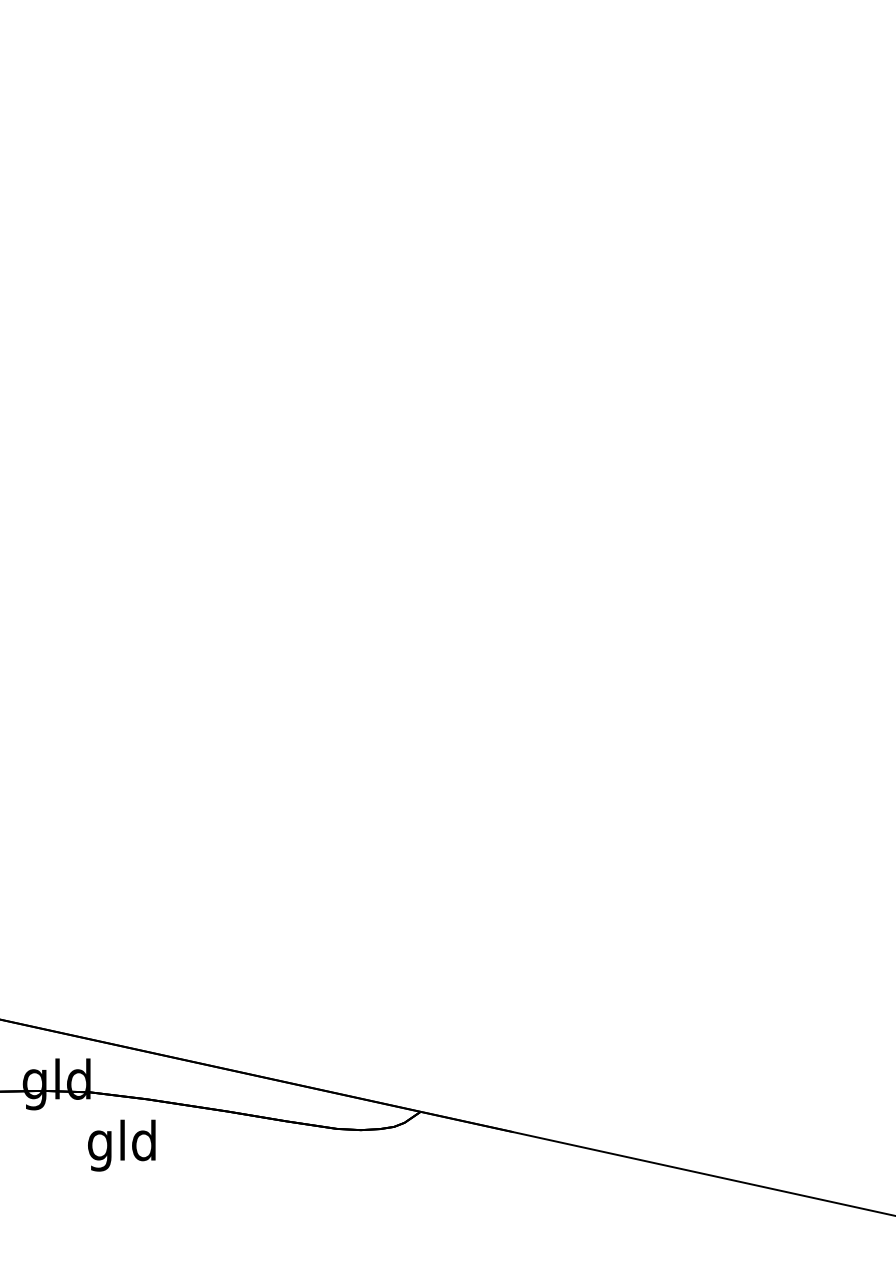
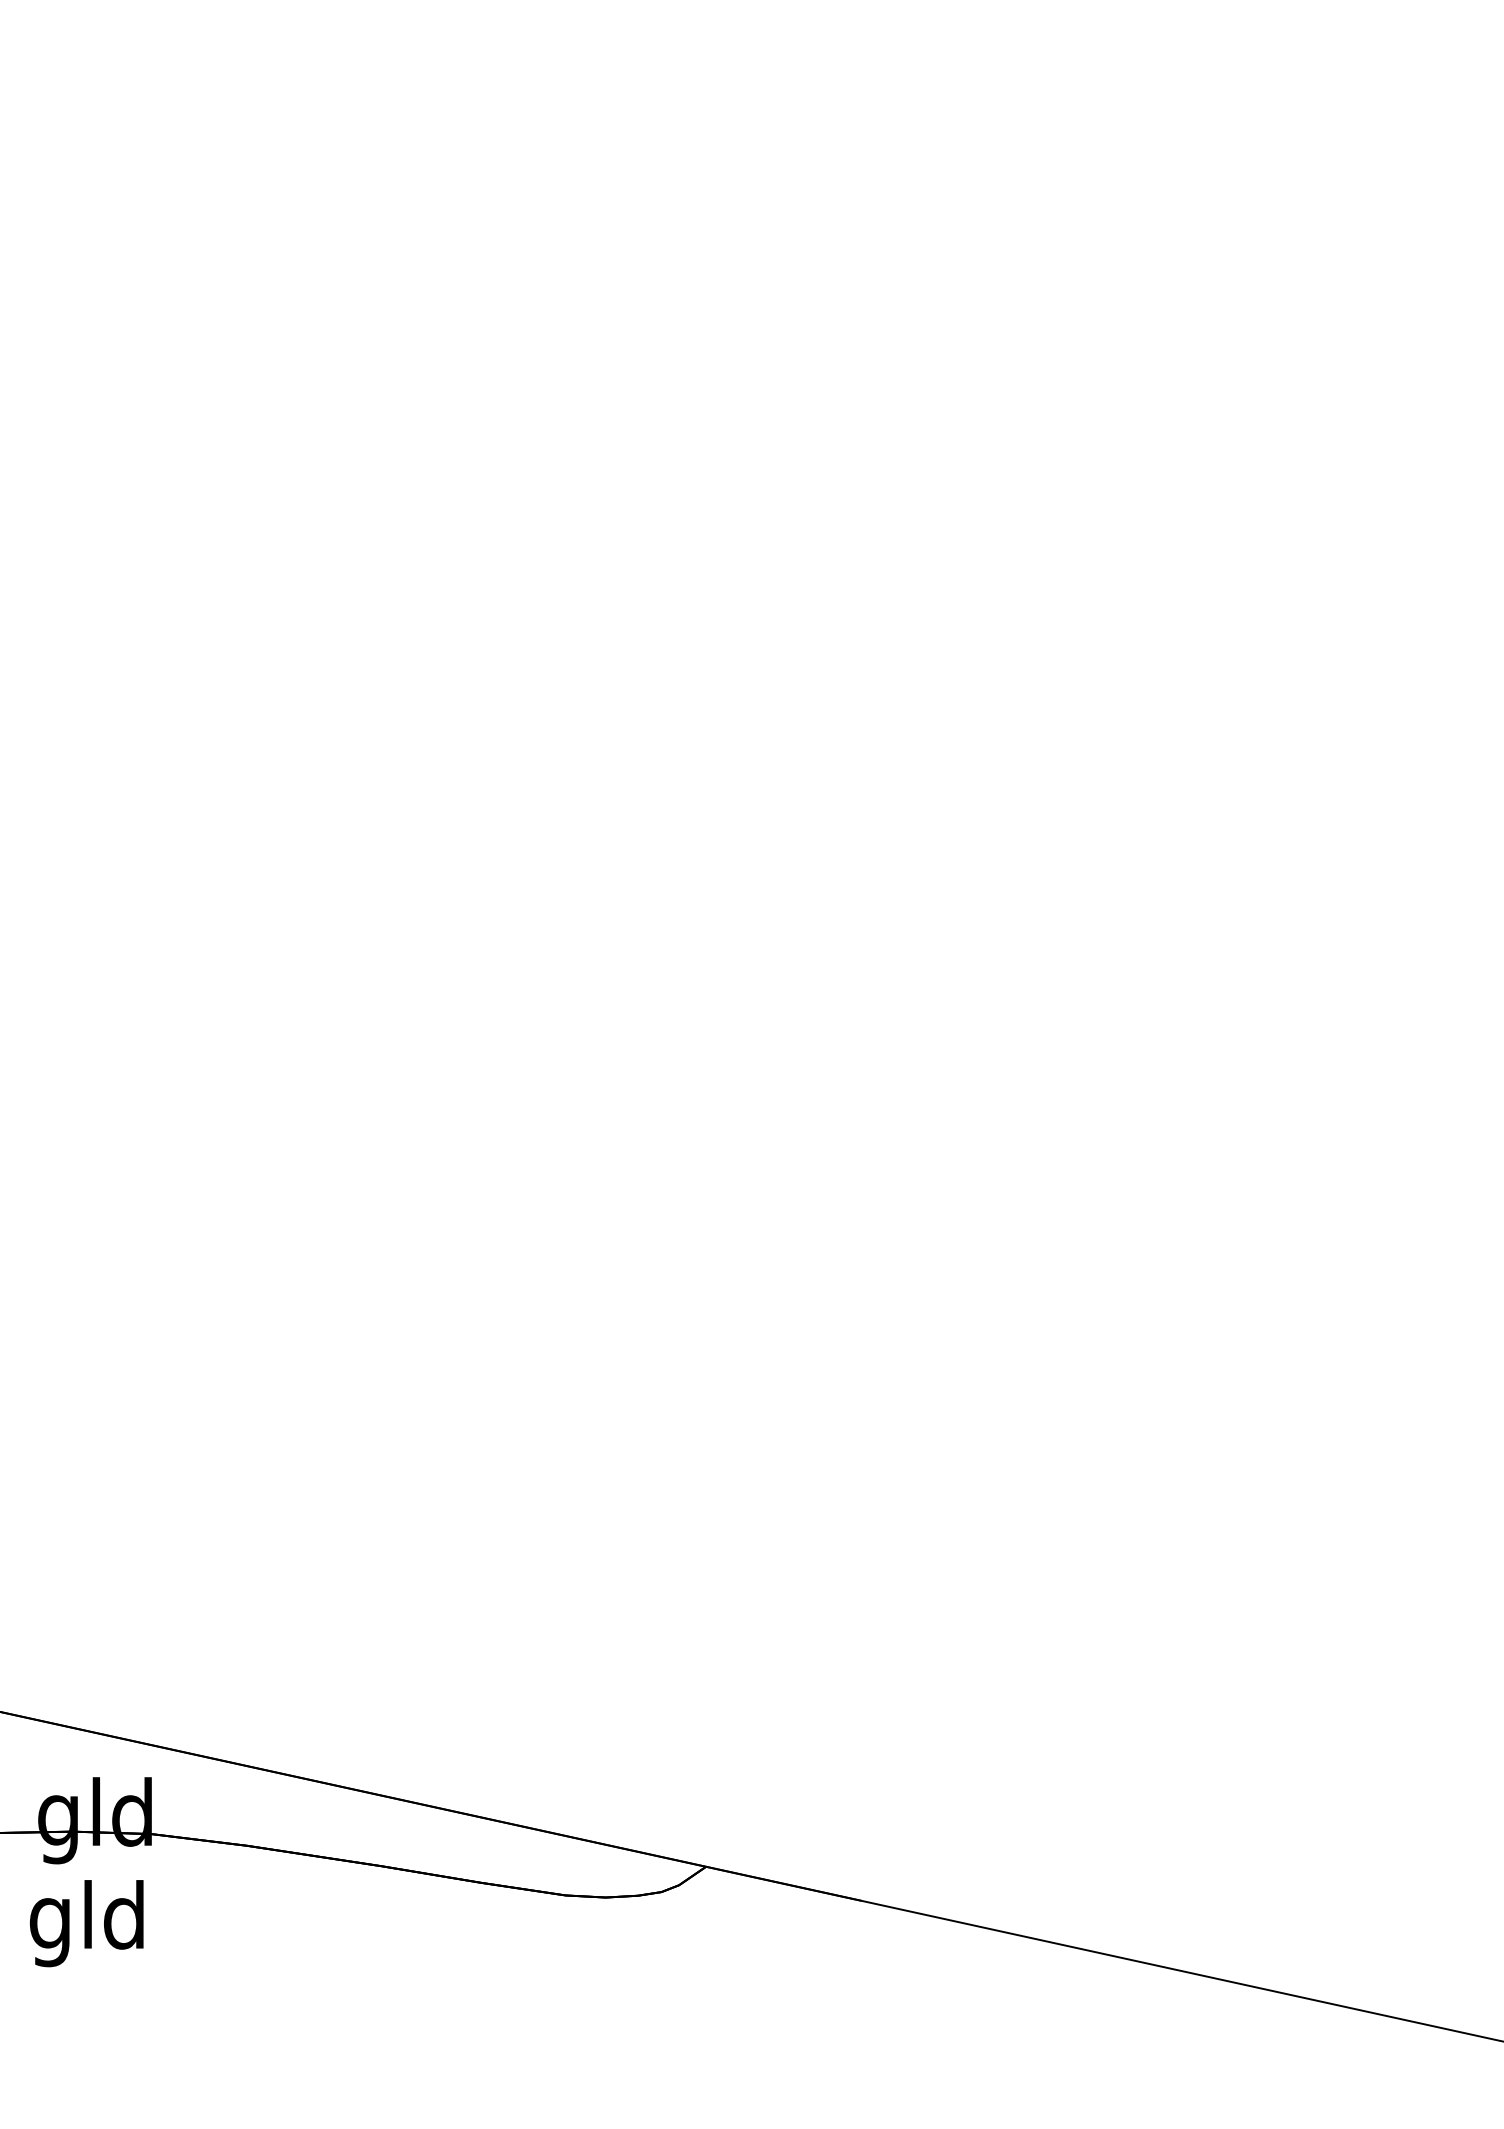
text: (121, 1145) -> (86, 1923), moved

